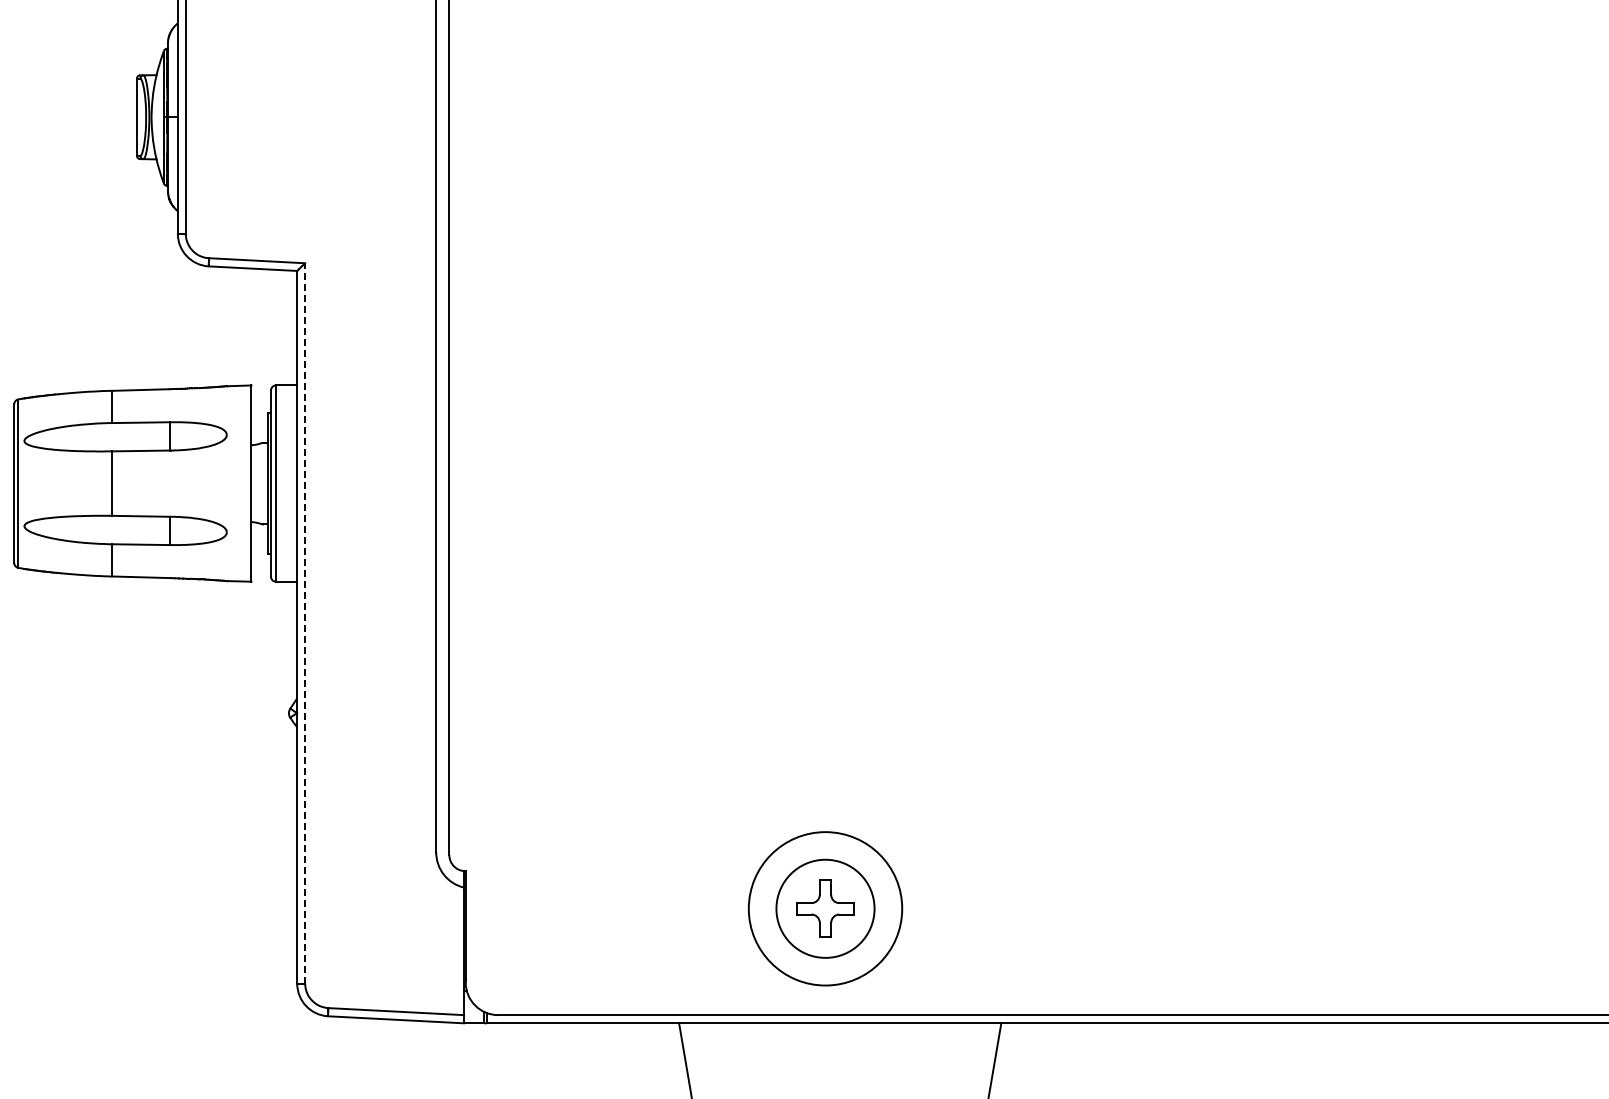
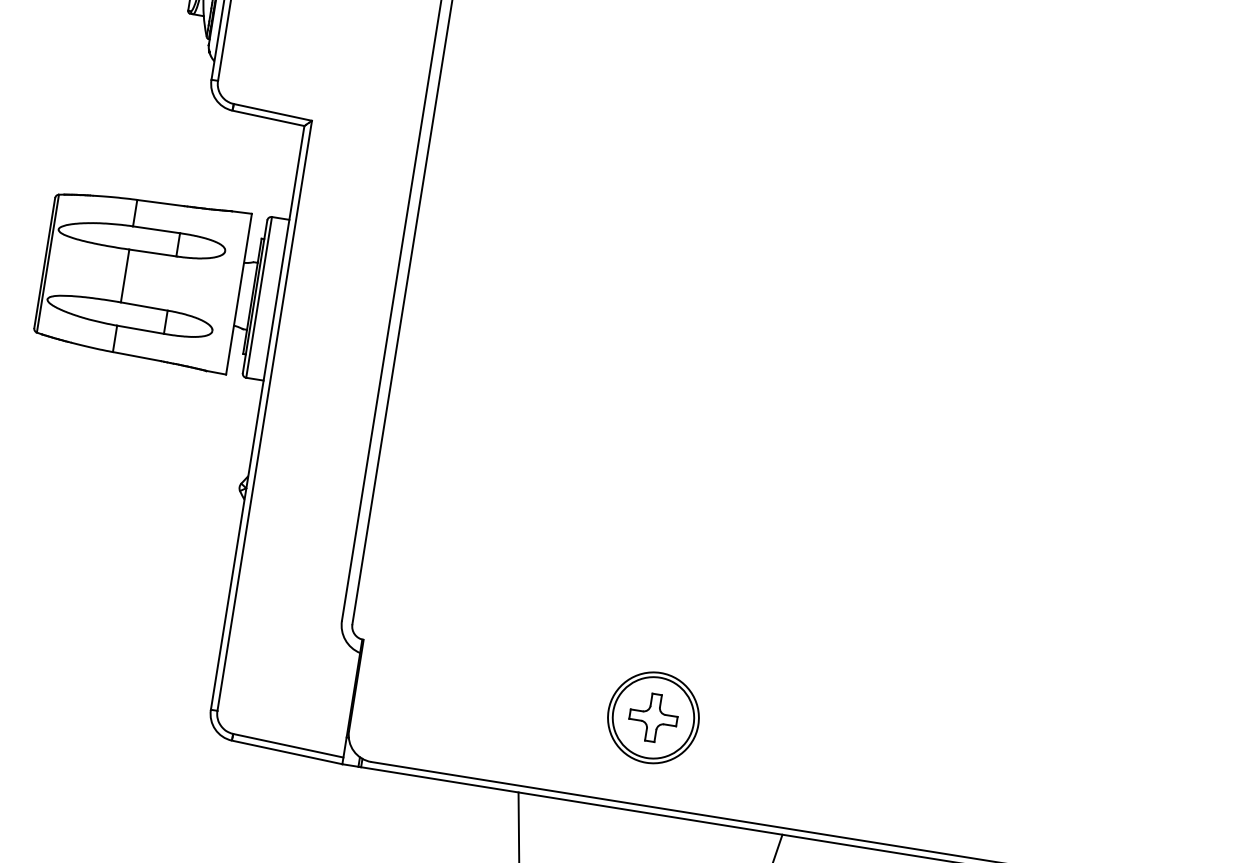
line: (305, 622) -> (265, 415), dashed -> solid
circle: (825, 908) -> (653, 717), size x0.71

